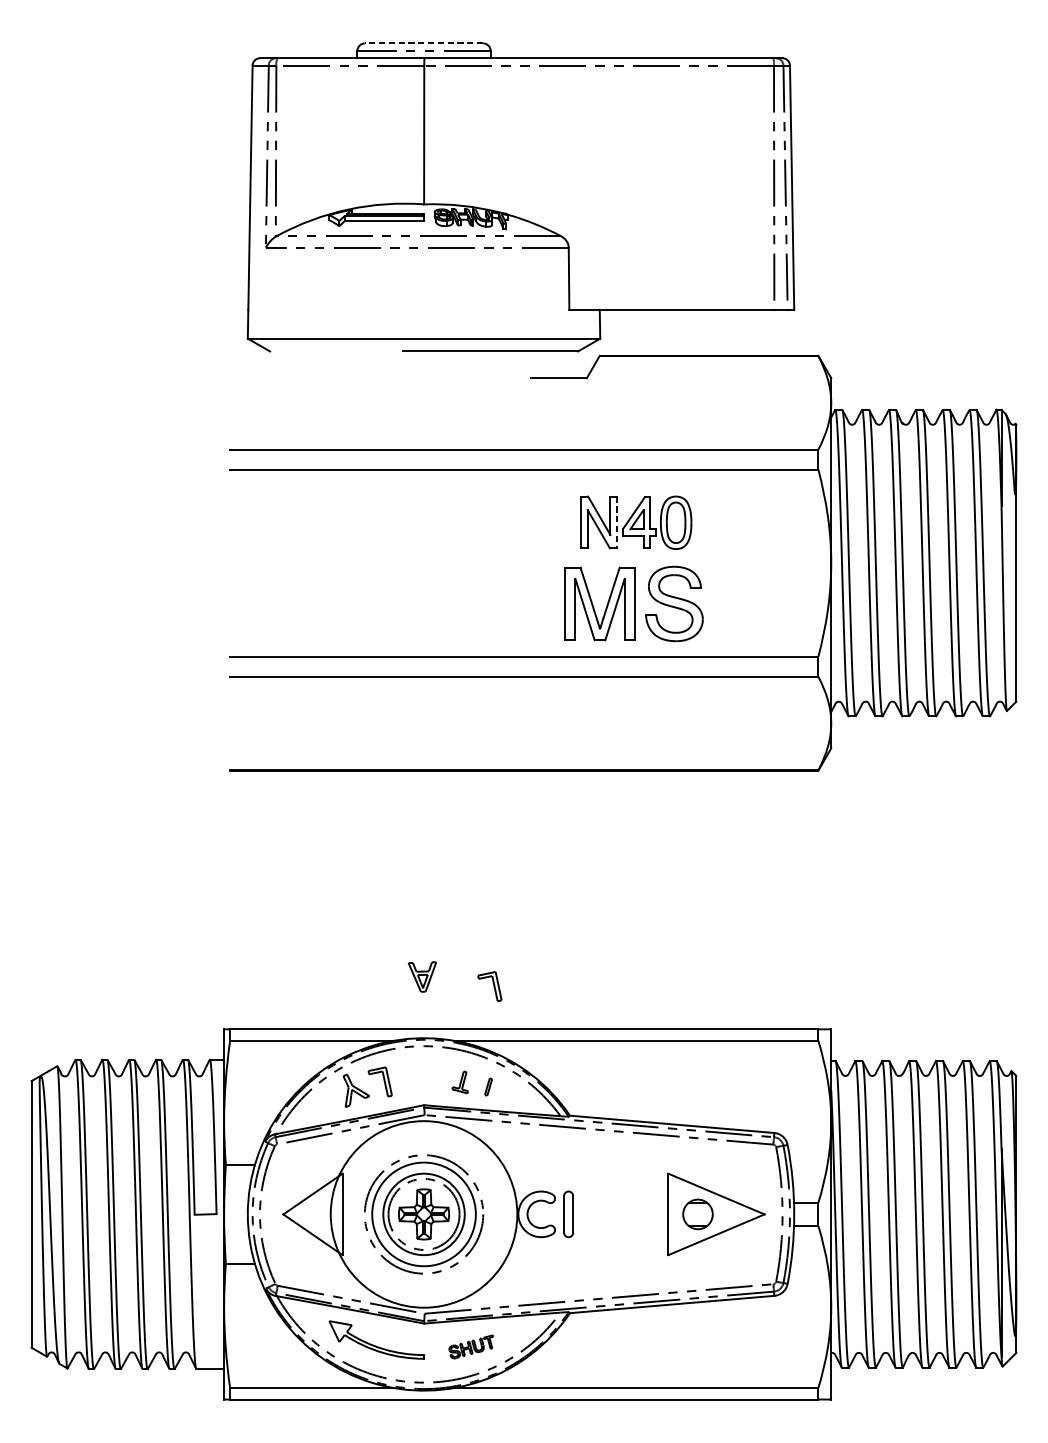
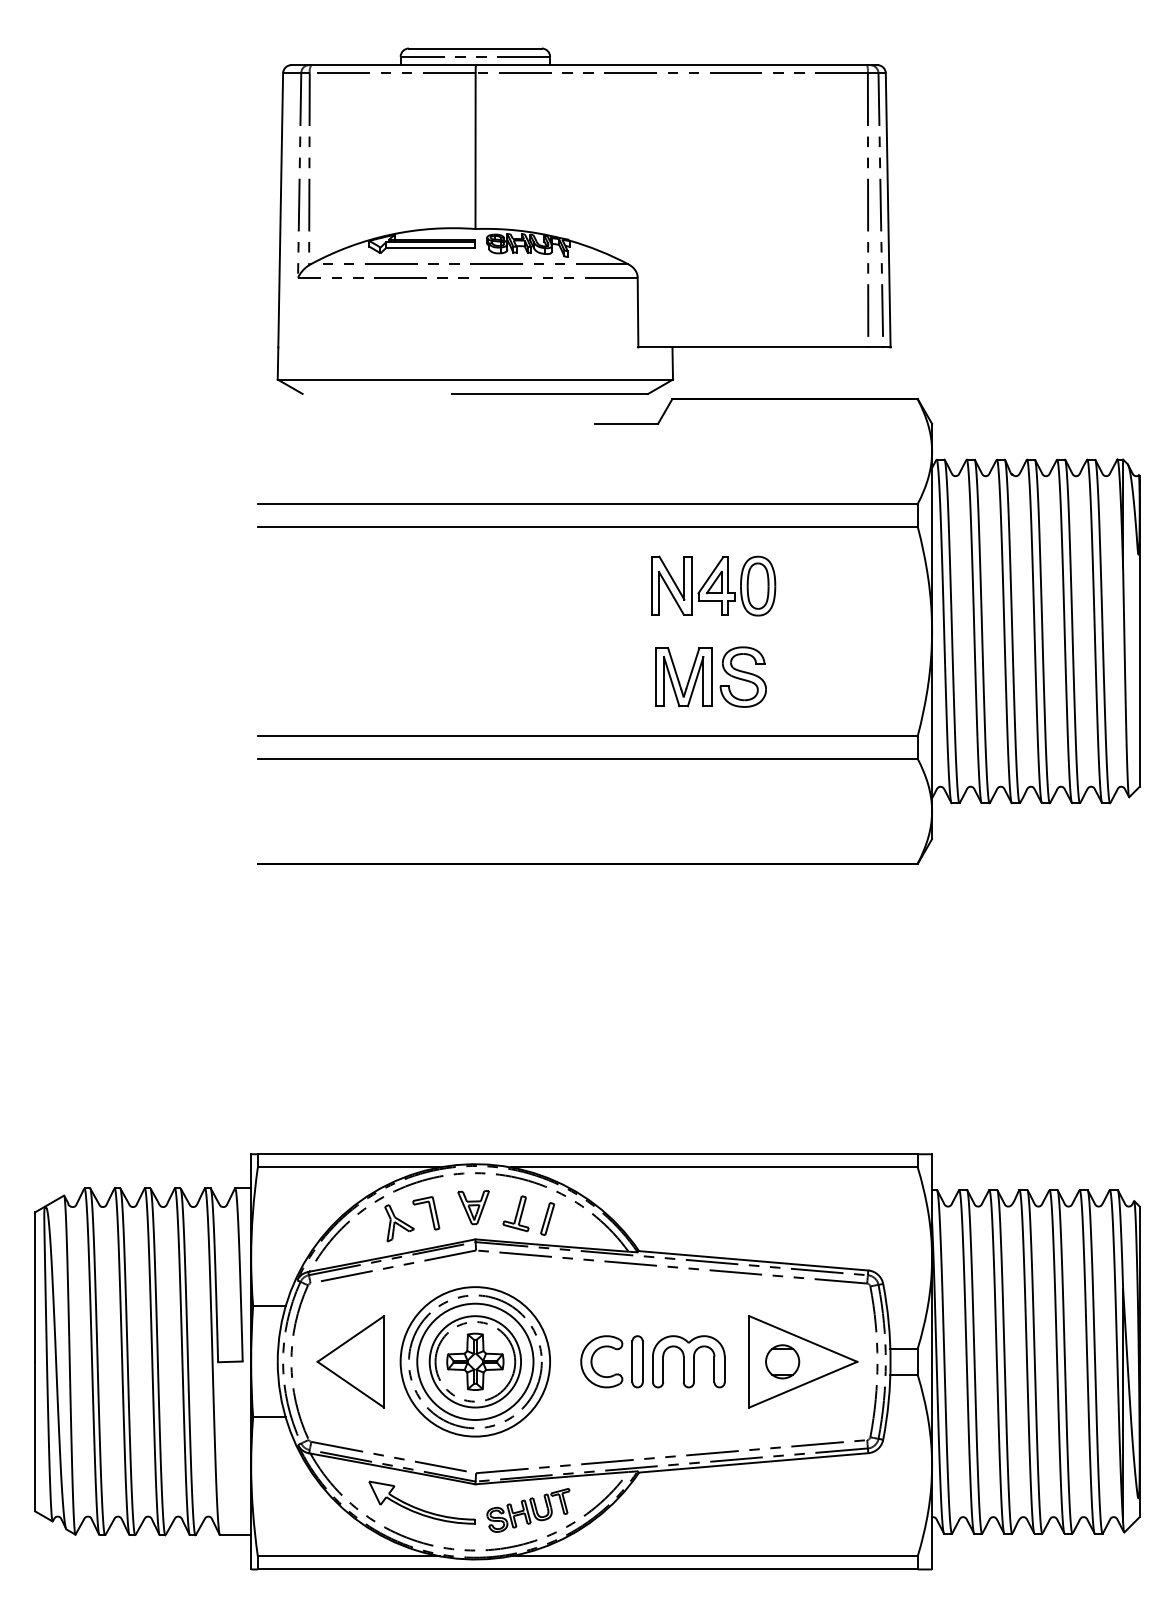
line: (423, 43) -> (474, 48), dashed -> solid
line: (616, 523) -> (691, 586), dashed -> solid
part: (633, 603) -> (710, 676), size x0.71
part: (422, 976) -> (473, 1207), moved
part: (490, 986) -> (549, 1106), removed
part: (459, 1082) -> (515, 1213), size x1.43
part: (488, 1086) -> (547, 1218), size x1.67
circle: (424, 1214) -> (475, 1361), size x0.71
part: (614, 1214) -> (688, 1361), added
part: (471, 1346) -> (528, 1510), size x1.67

